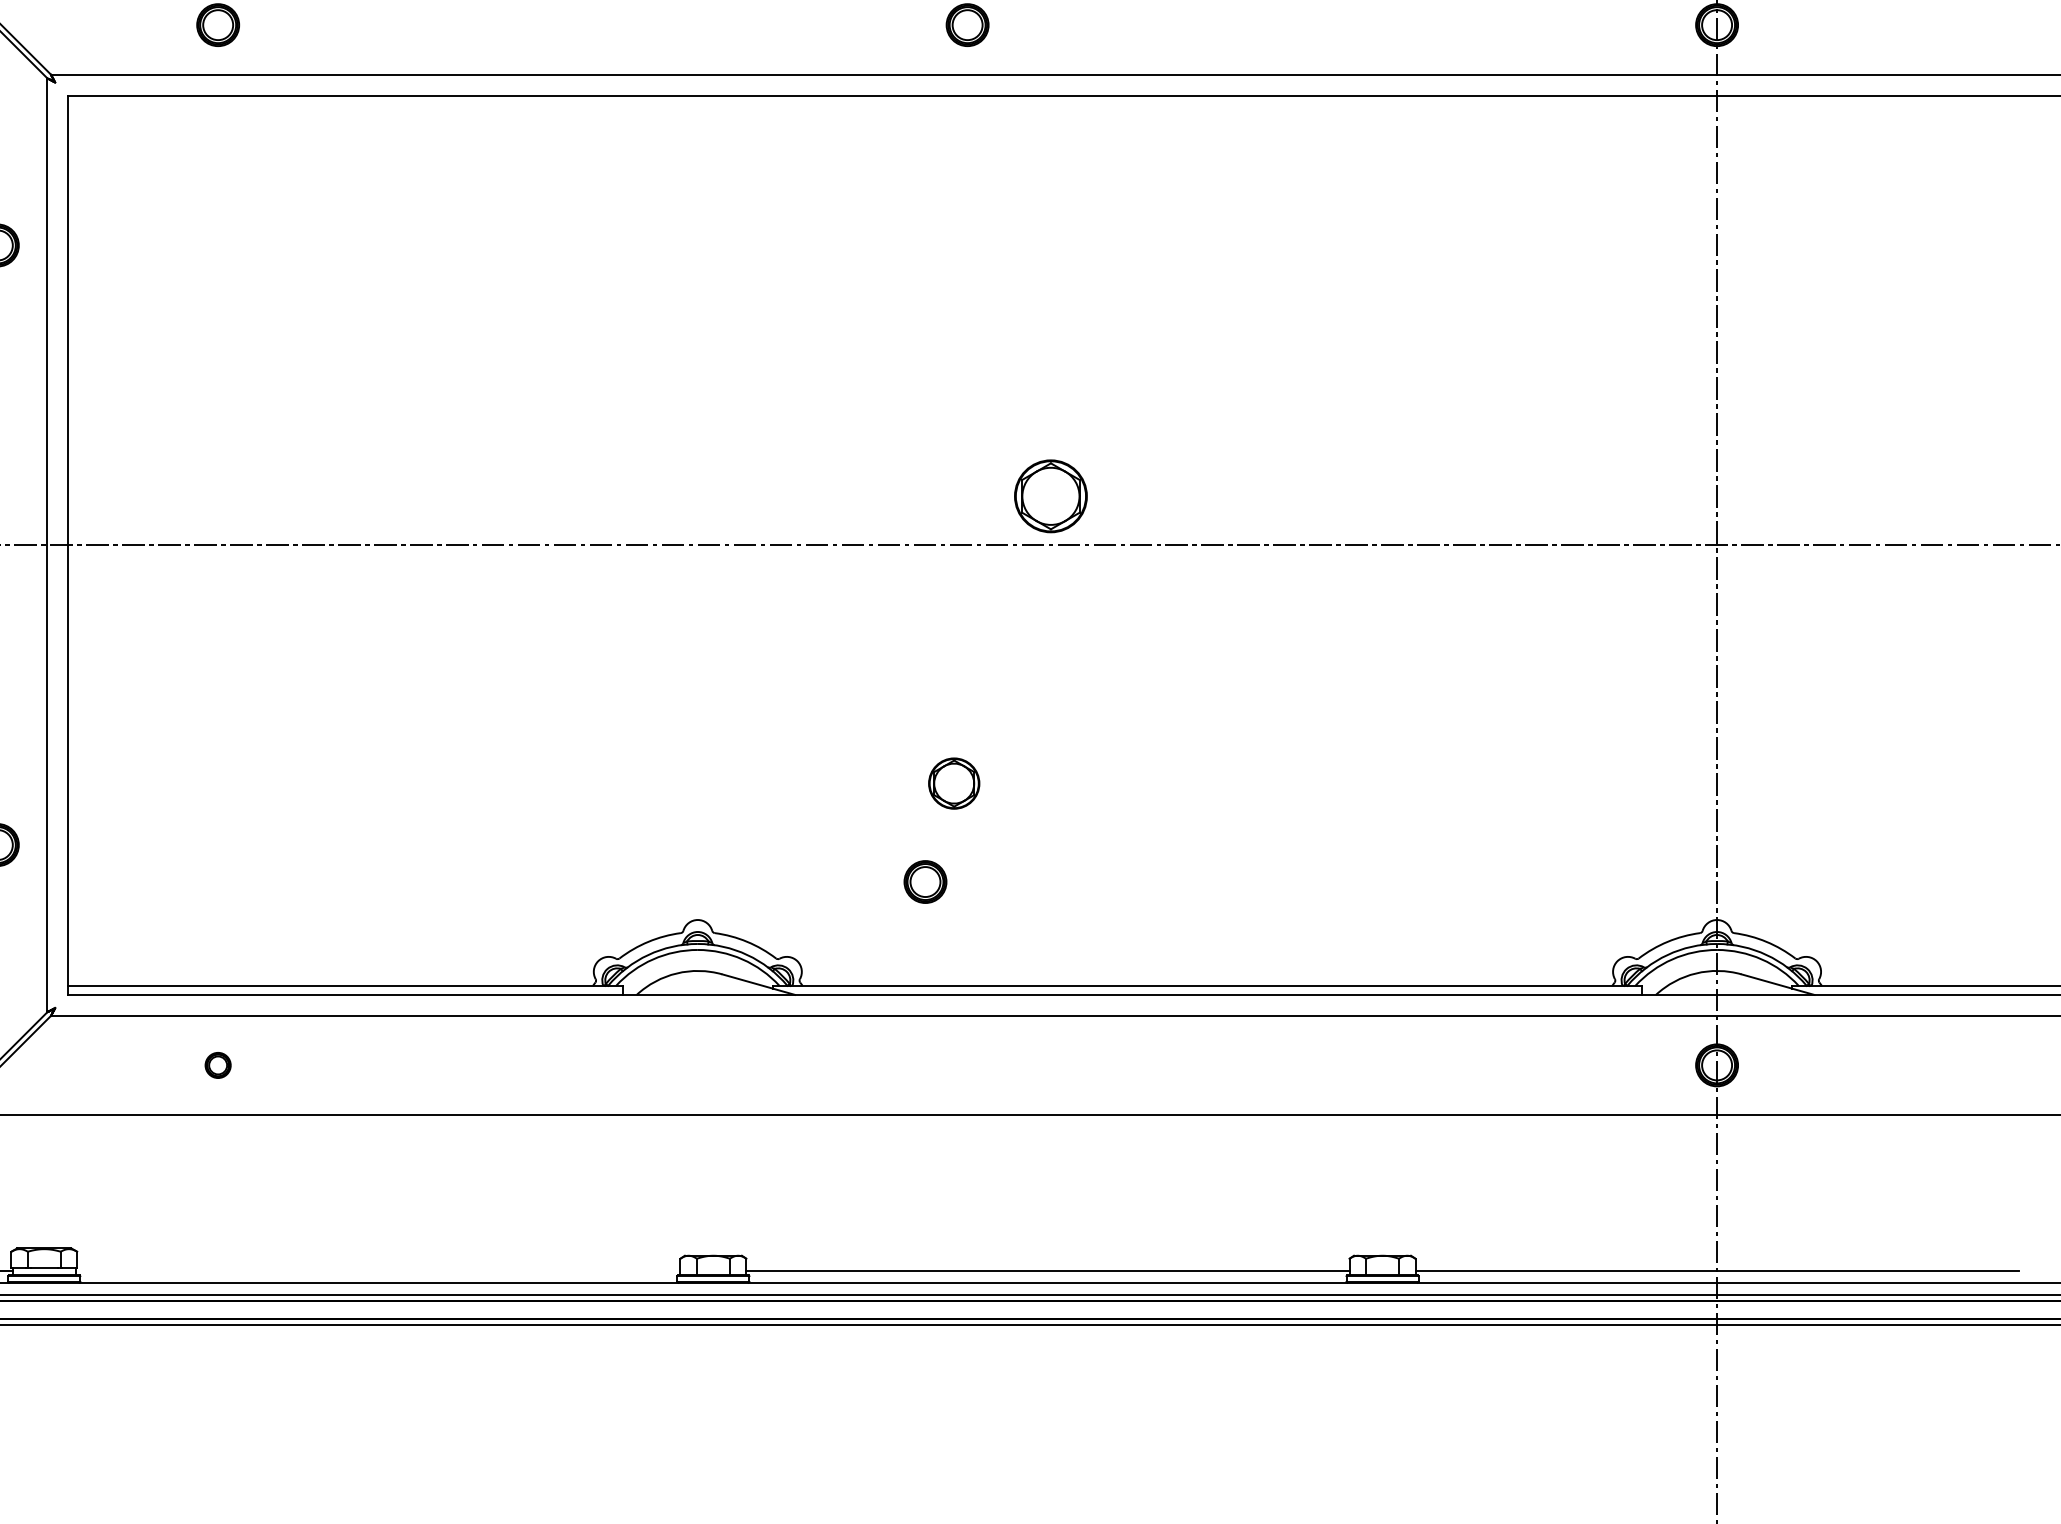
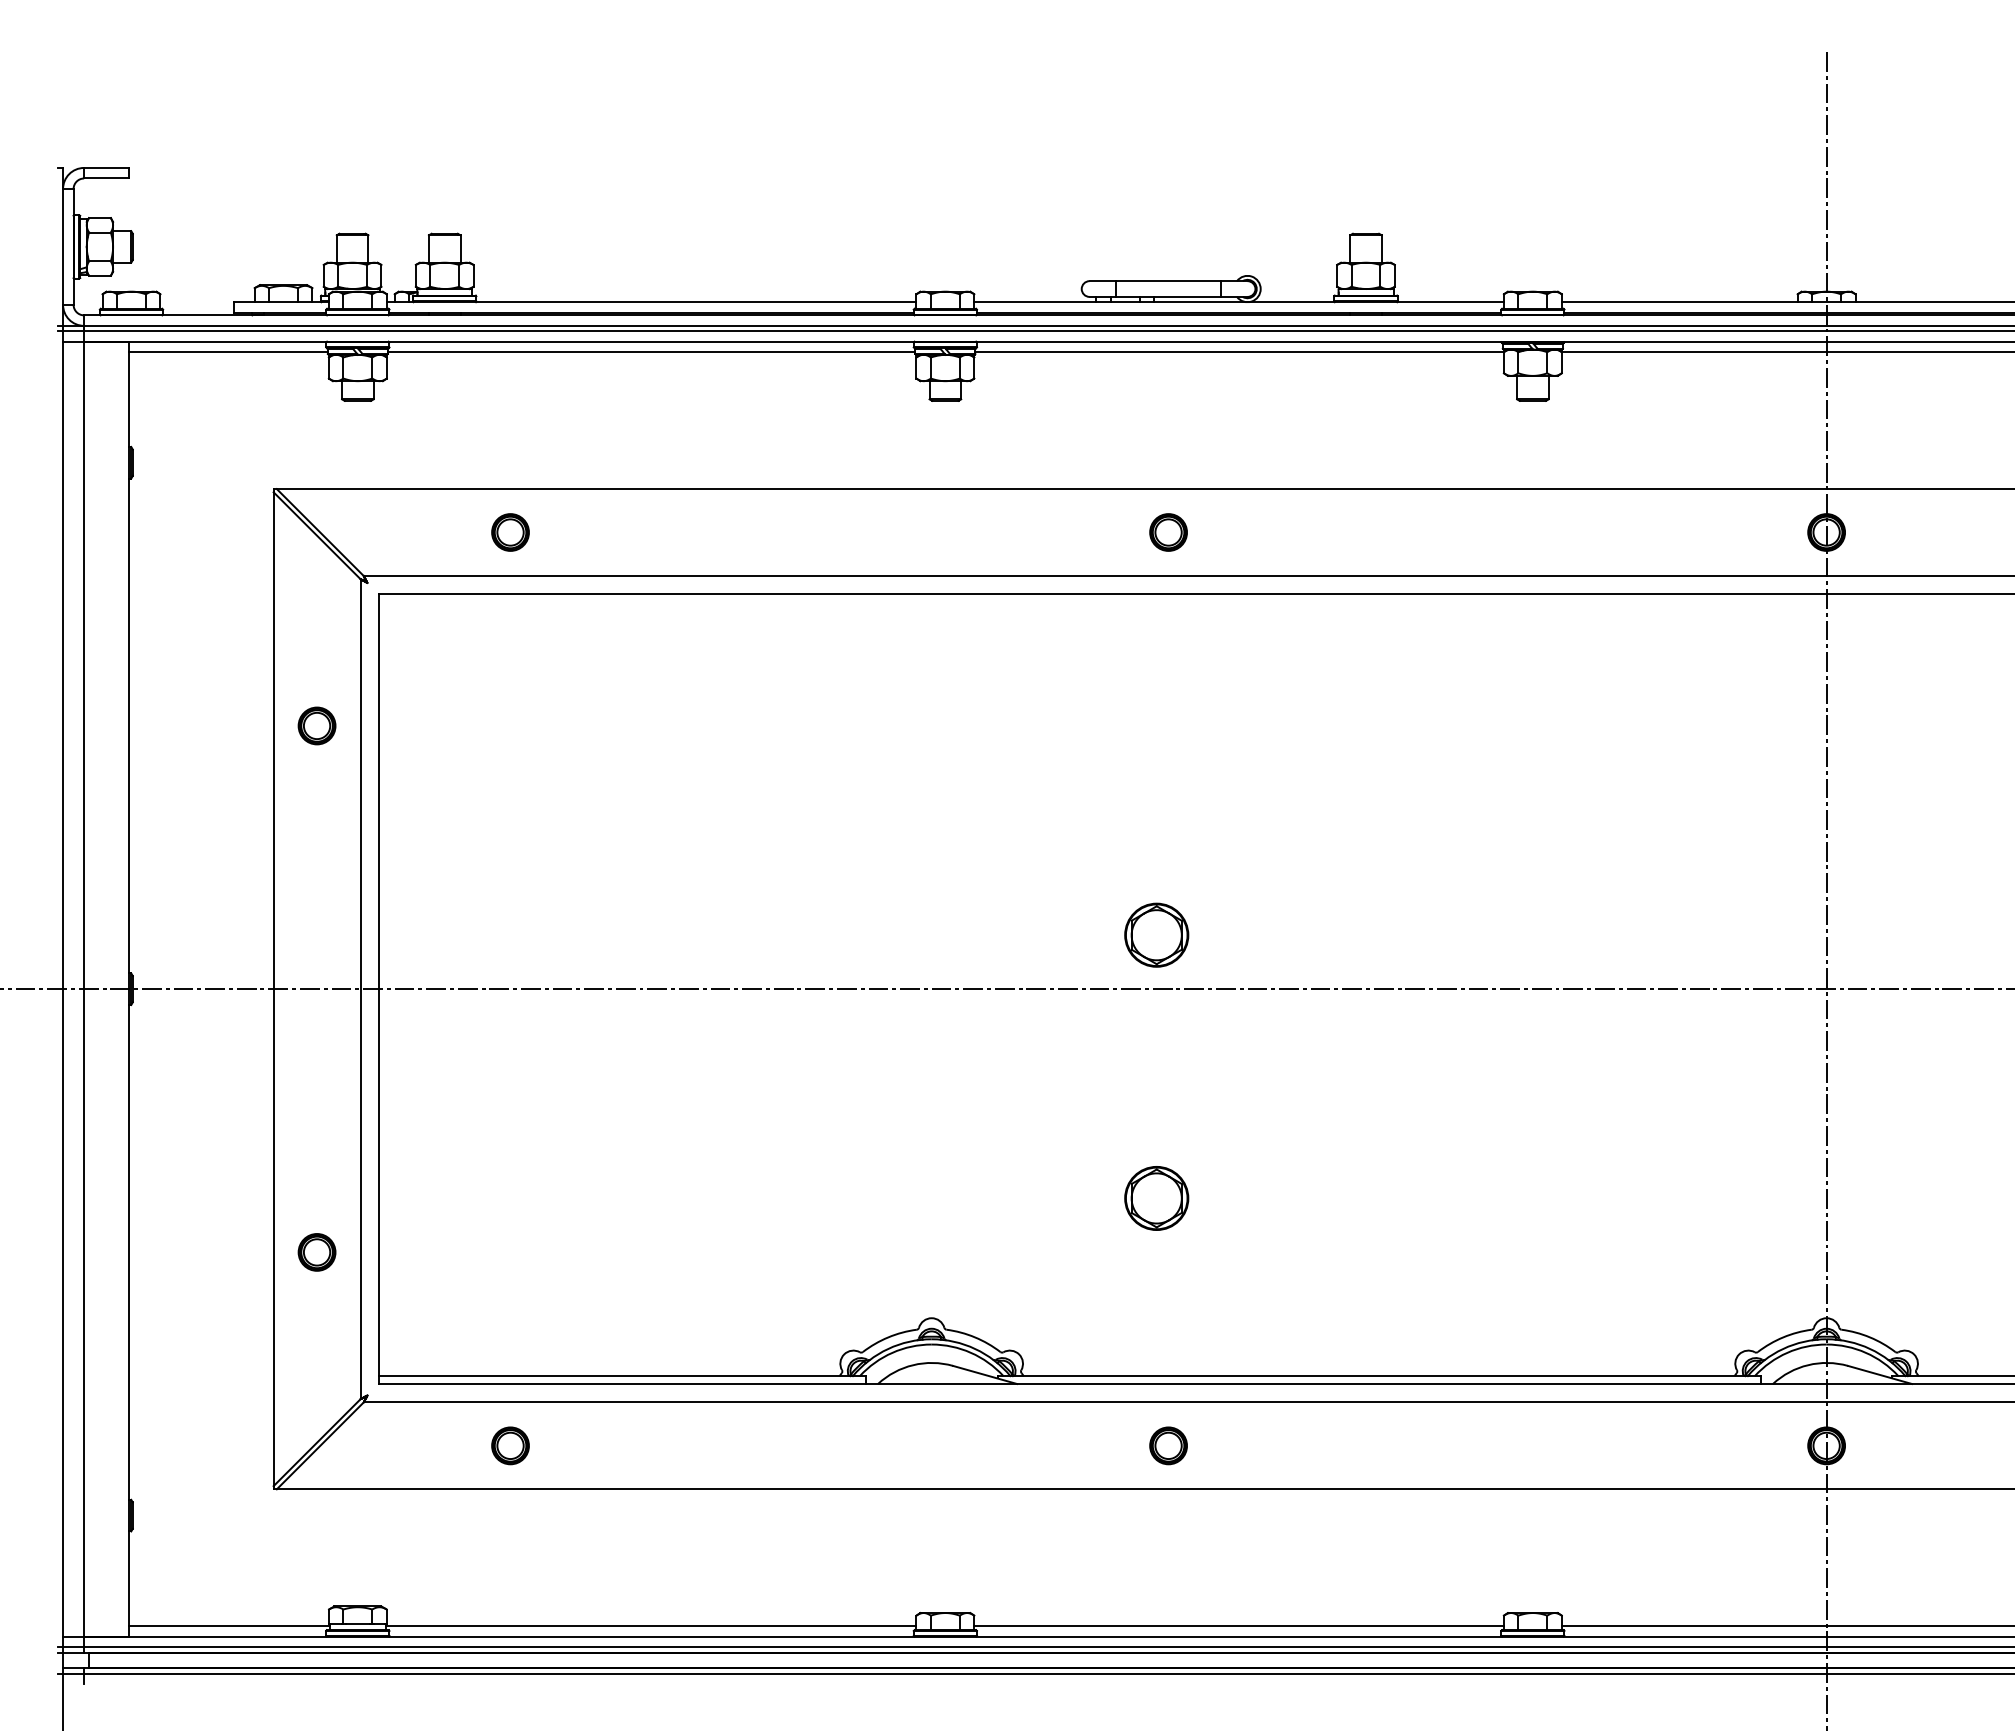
part: (1050, 495) -> (1156, 934), moved
part: (953, 783) -> (1156, 1198), size x1.43
part: (925, 881) -> (1168, 1445), moved
part: (218, 1064) -> (510, 1445), size x1.67
line: (377, 1271) -> (650, 1626), added

